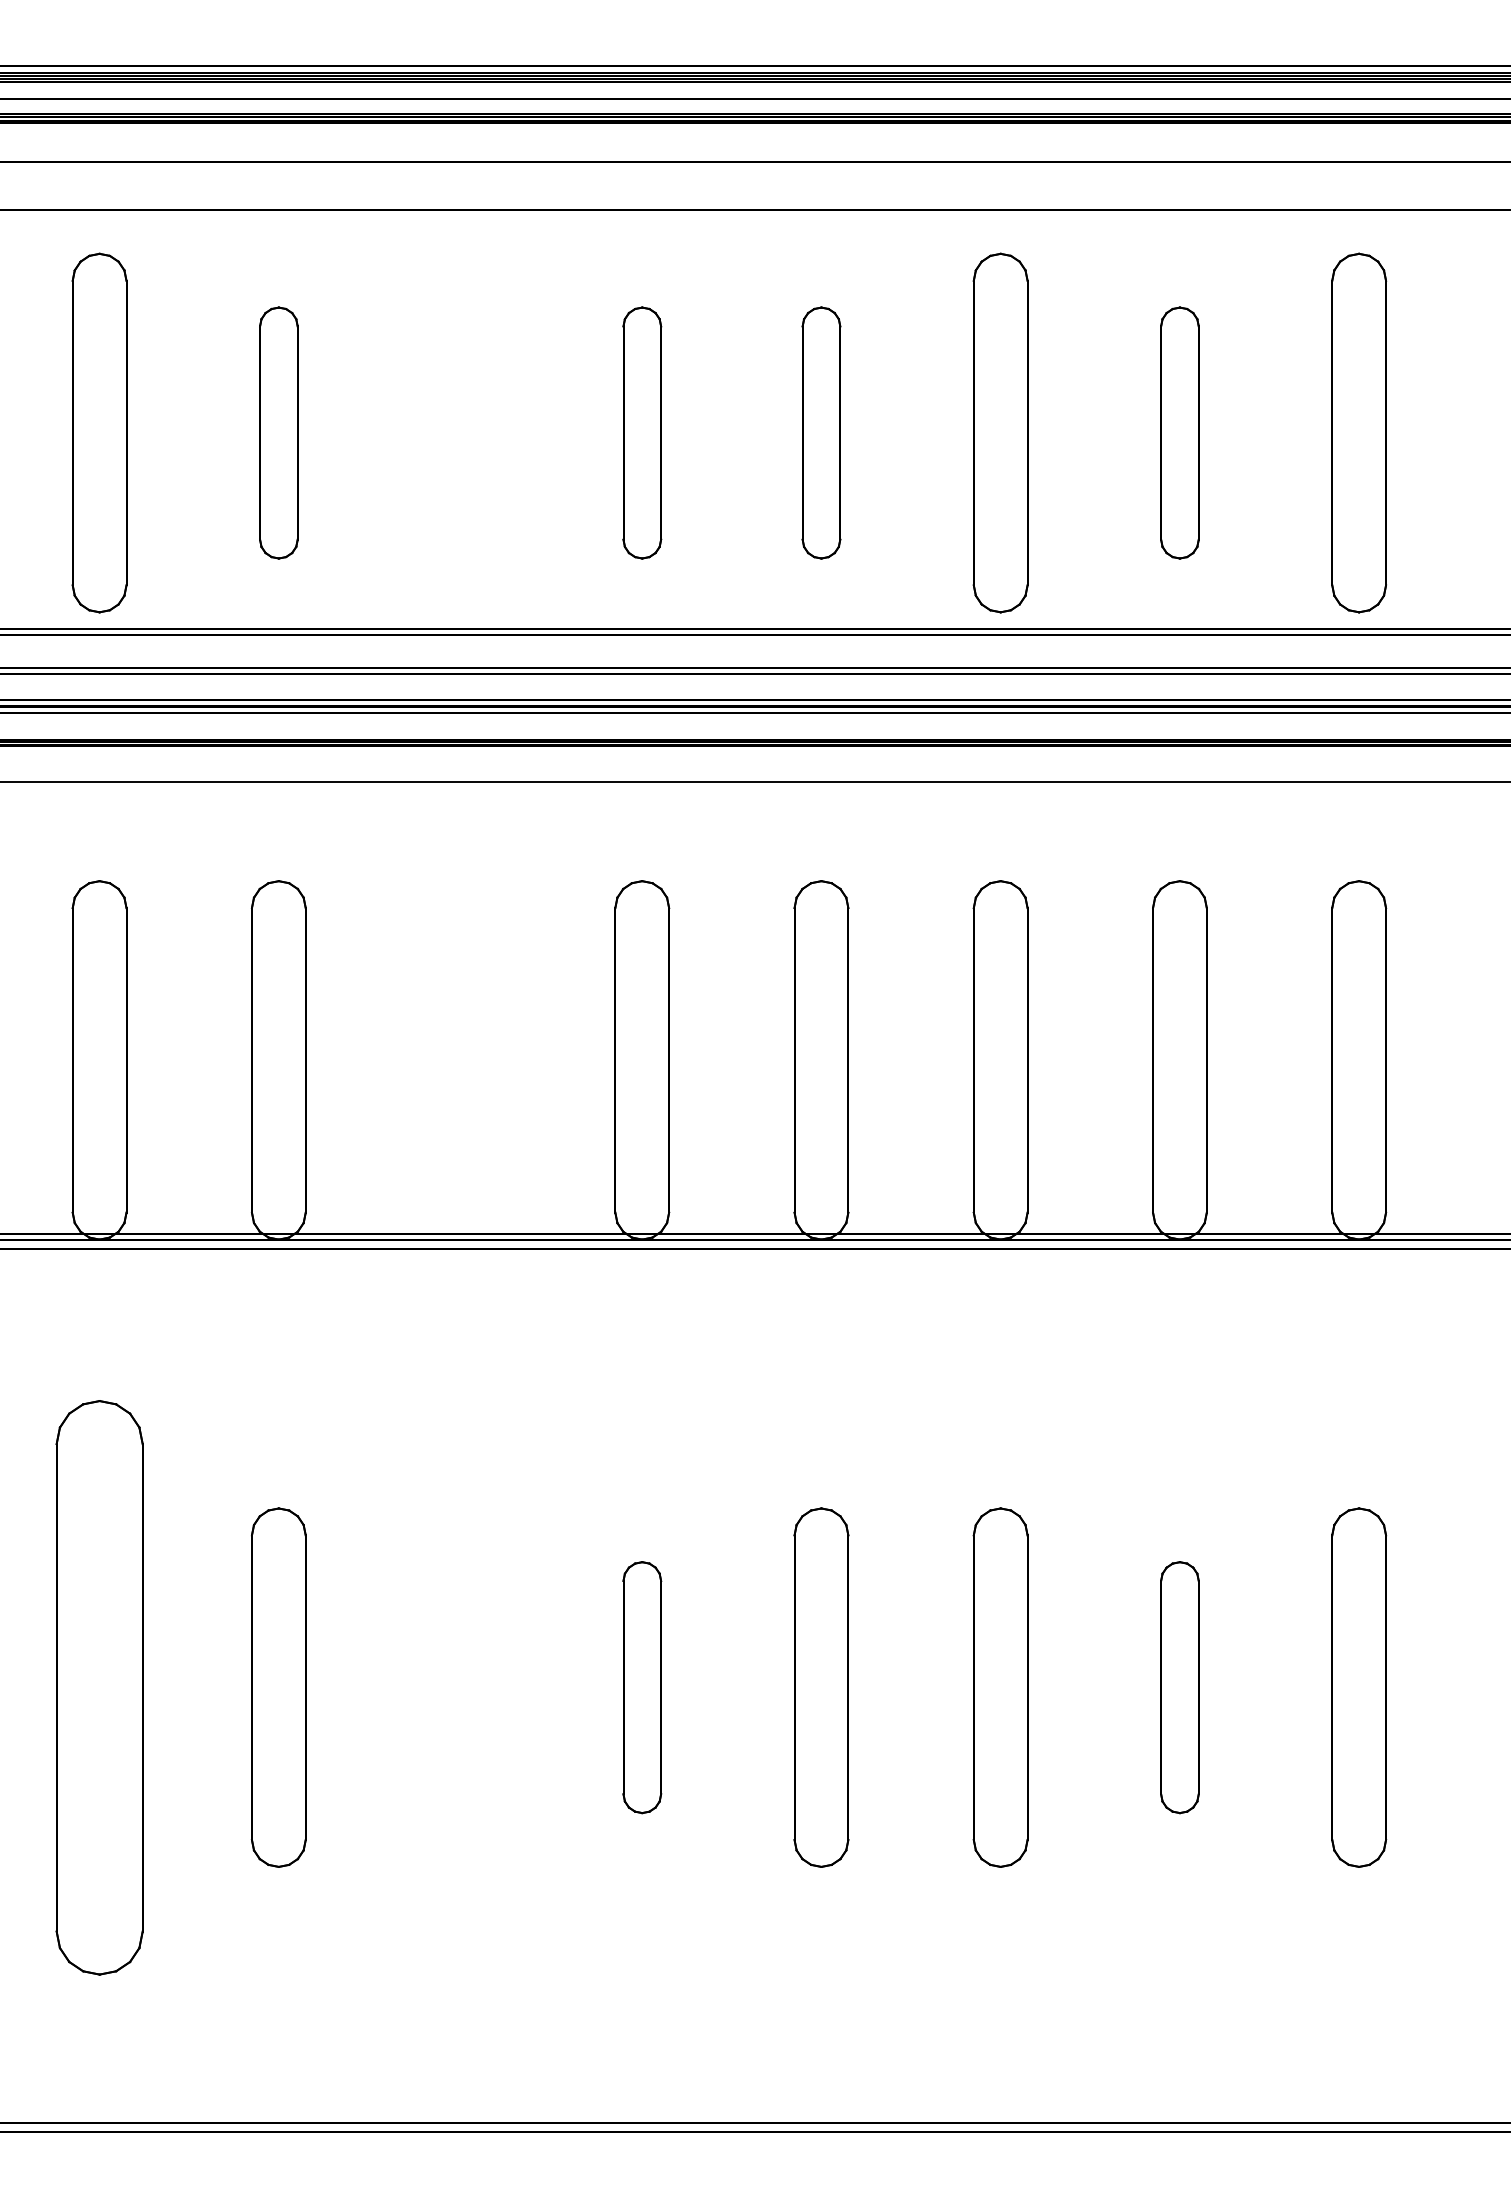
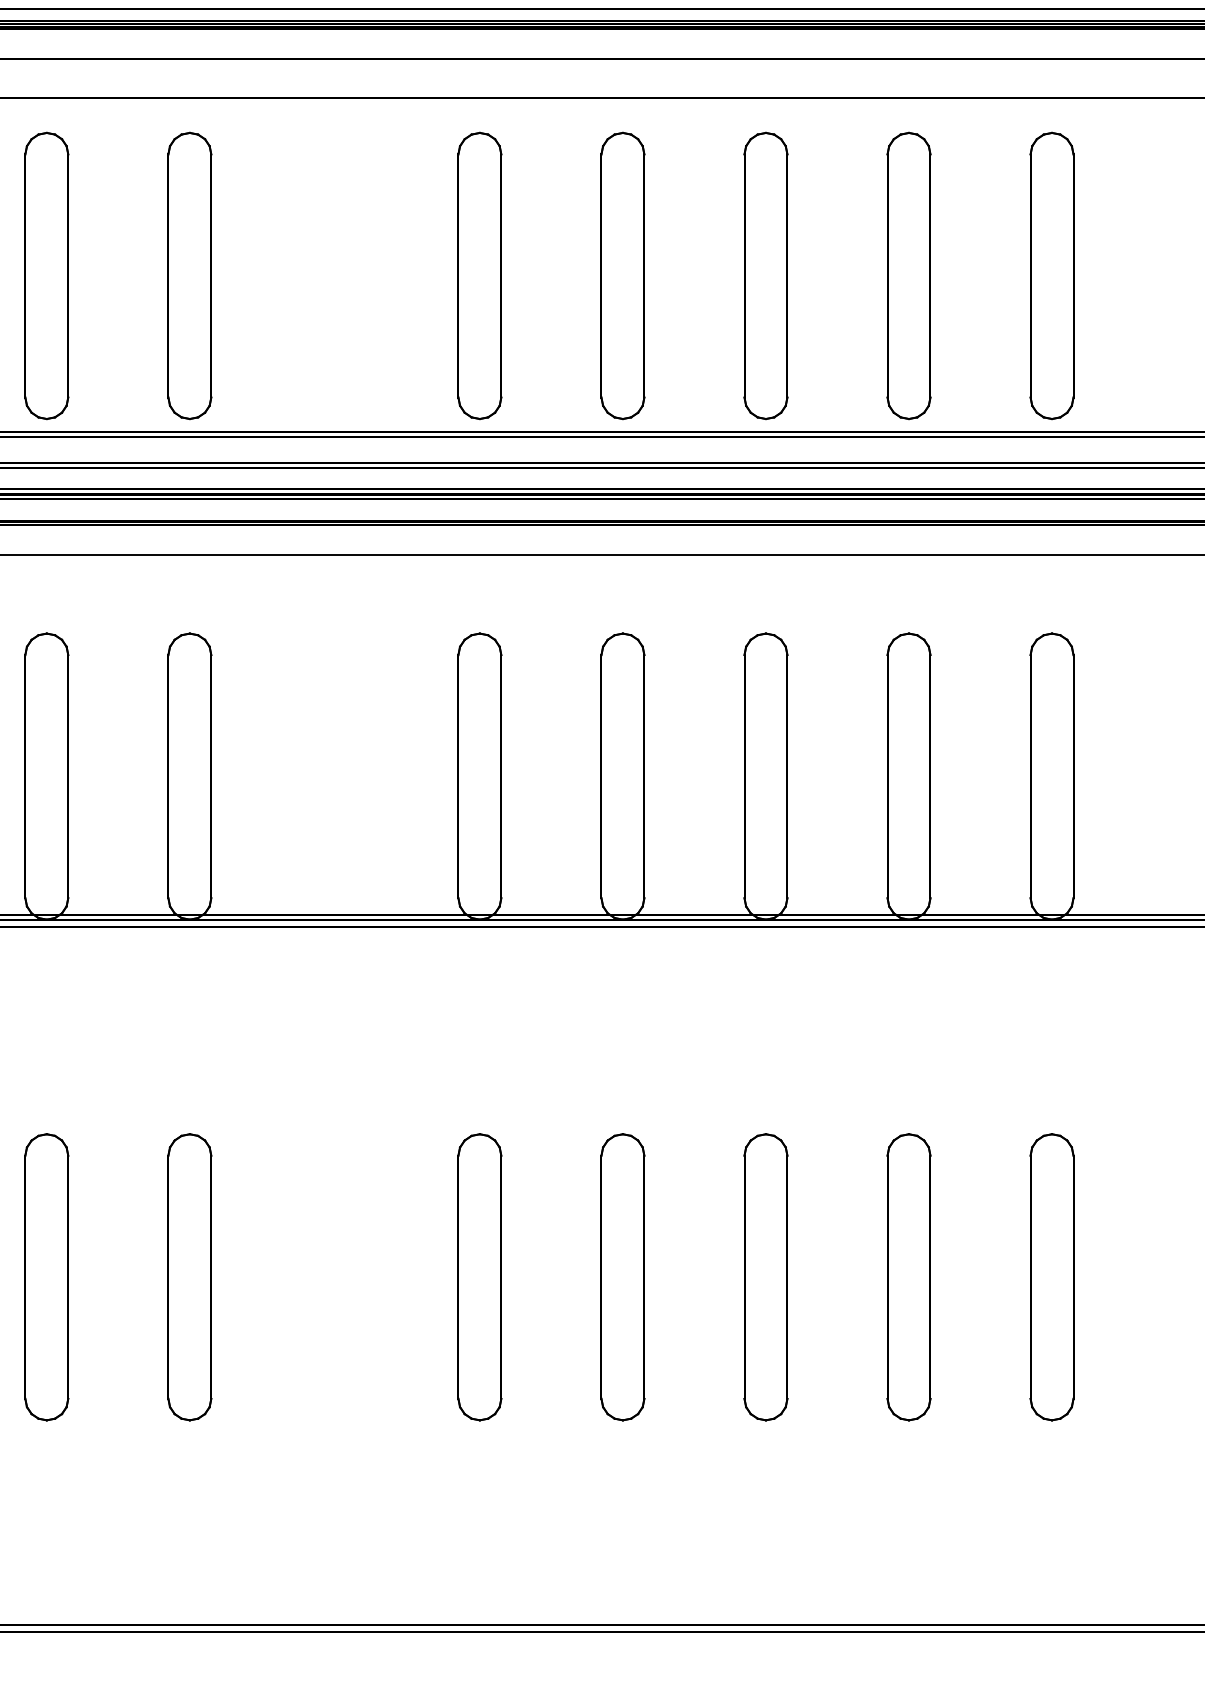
part: (278, 432) -> (189, 275), size x1.43
part: (642, 432) -> (480, 275), size x1.43
part: (821, 432) -> (622, 275), size x1.43
part: (1179, 432) -> (908, 275), size x1.43
part: (99, 1687) -> (46, 1277), size x0.62
part: (642, 1687) -> (480, 1277), size x1.43
part: (1179, 1687) -> (908, 1277), size x1.43

